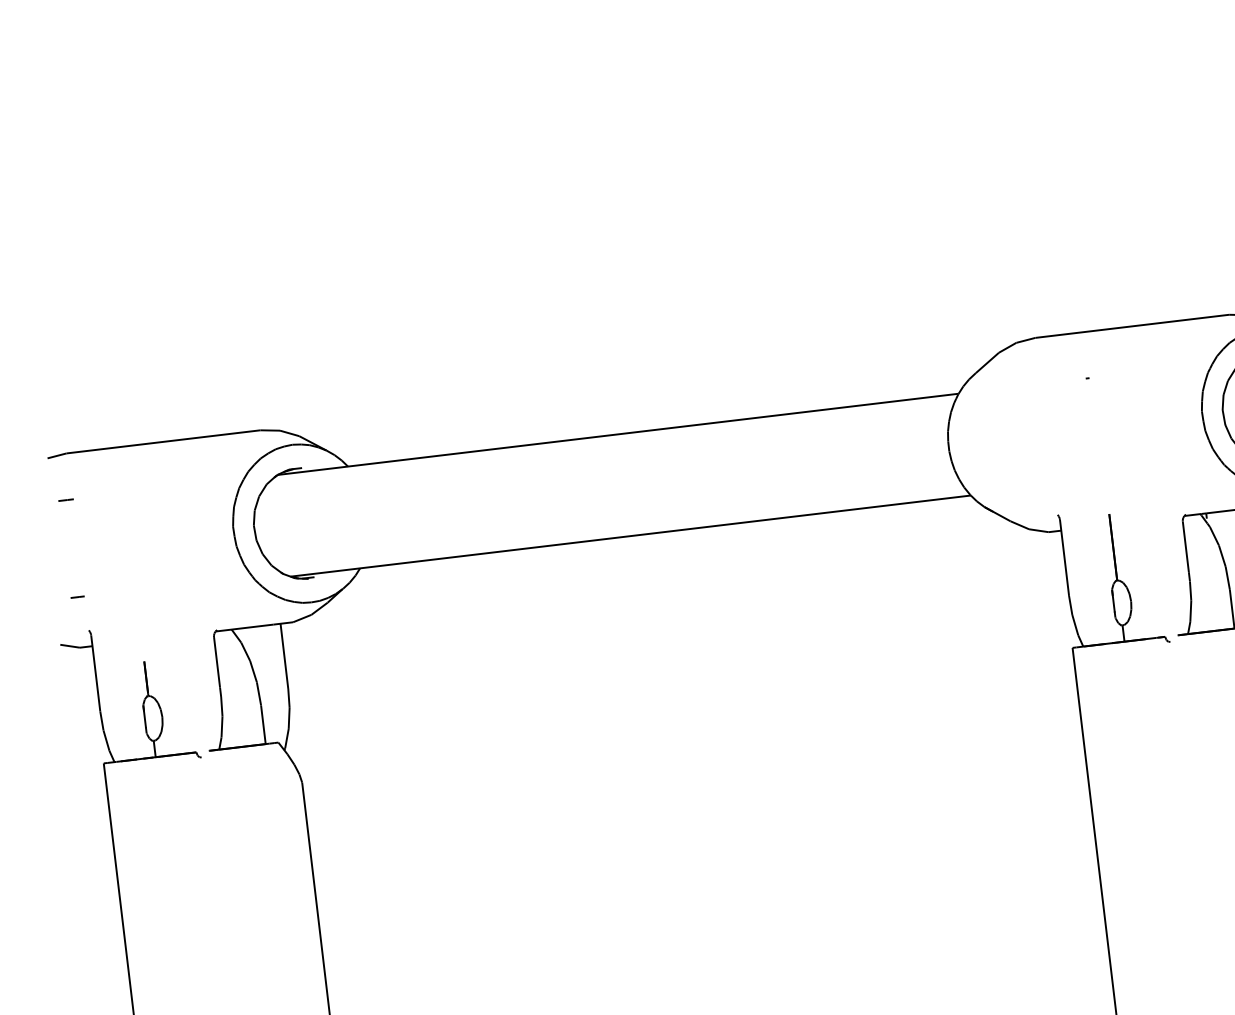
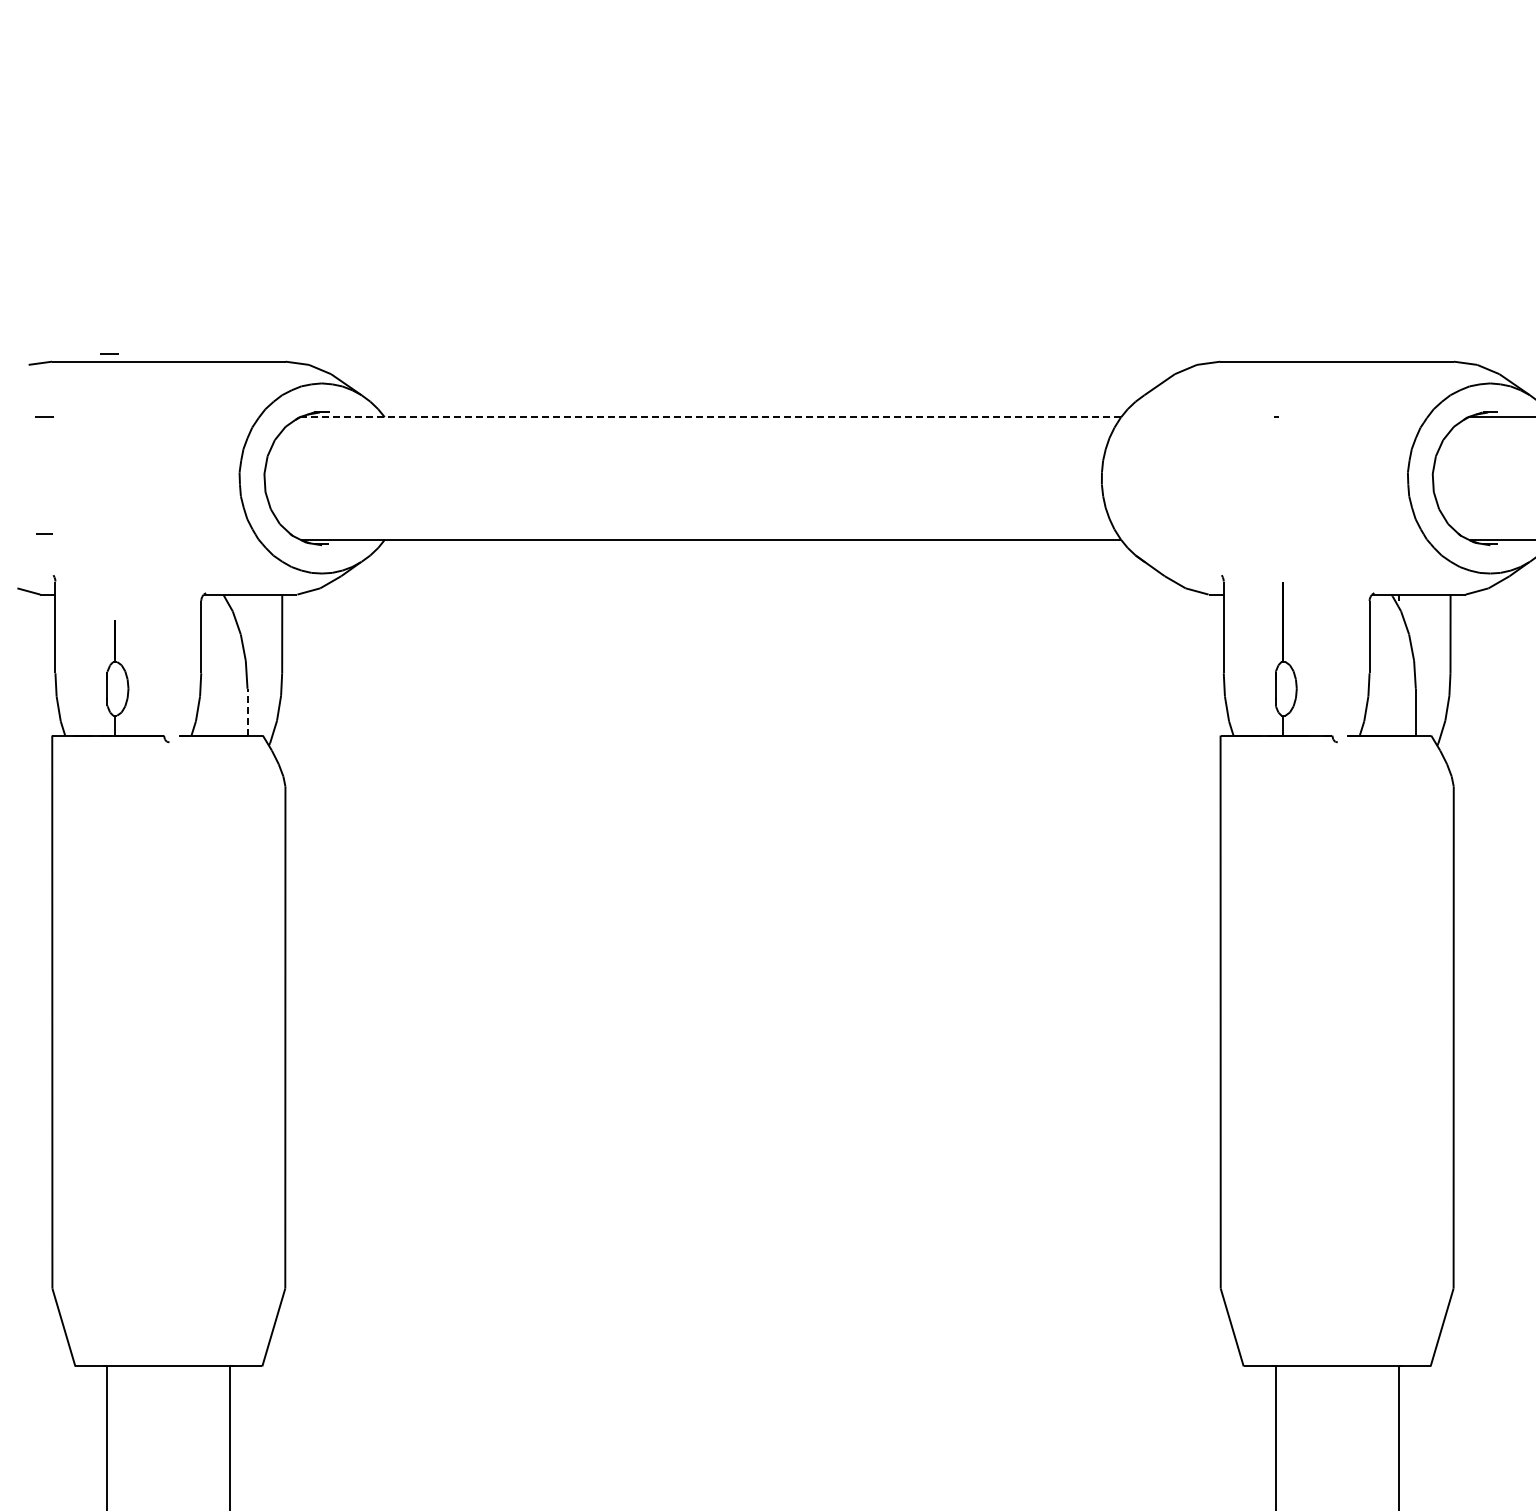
line: (618, 434) -> (710, 417), solid -> dashed
line: (113, 440) -> (109, 353), added
line: (263, 724) -> (247, 711), solid -> dashed

